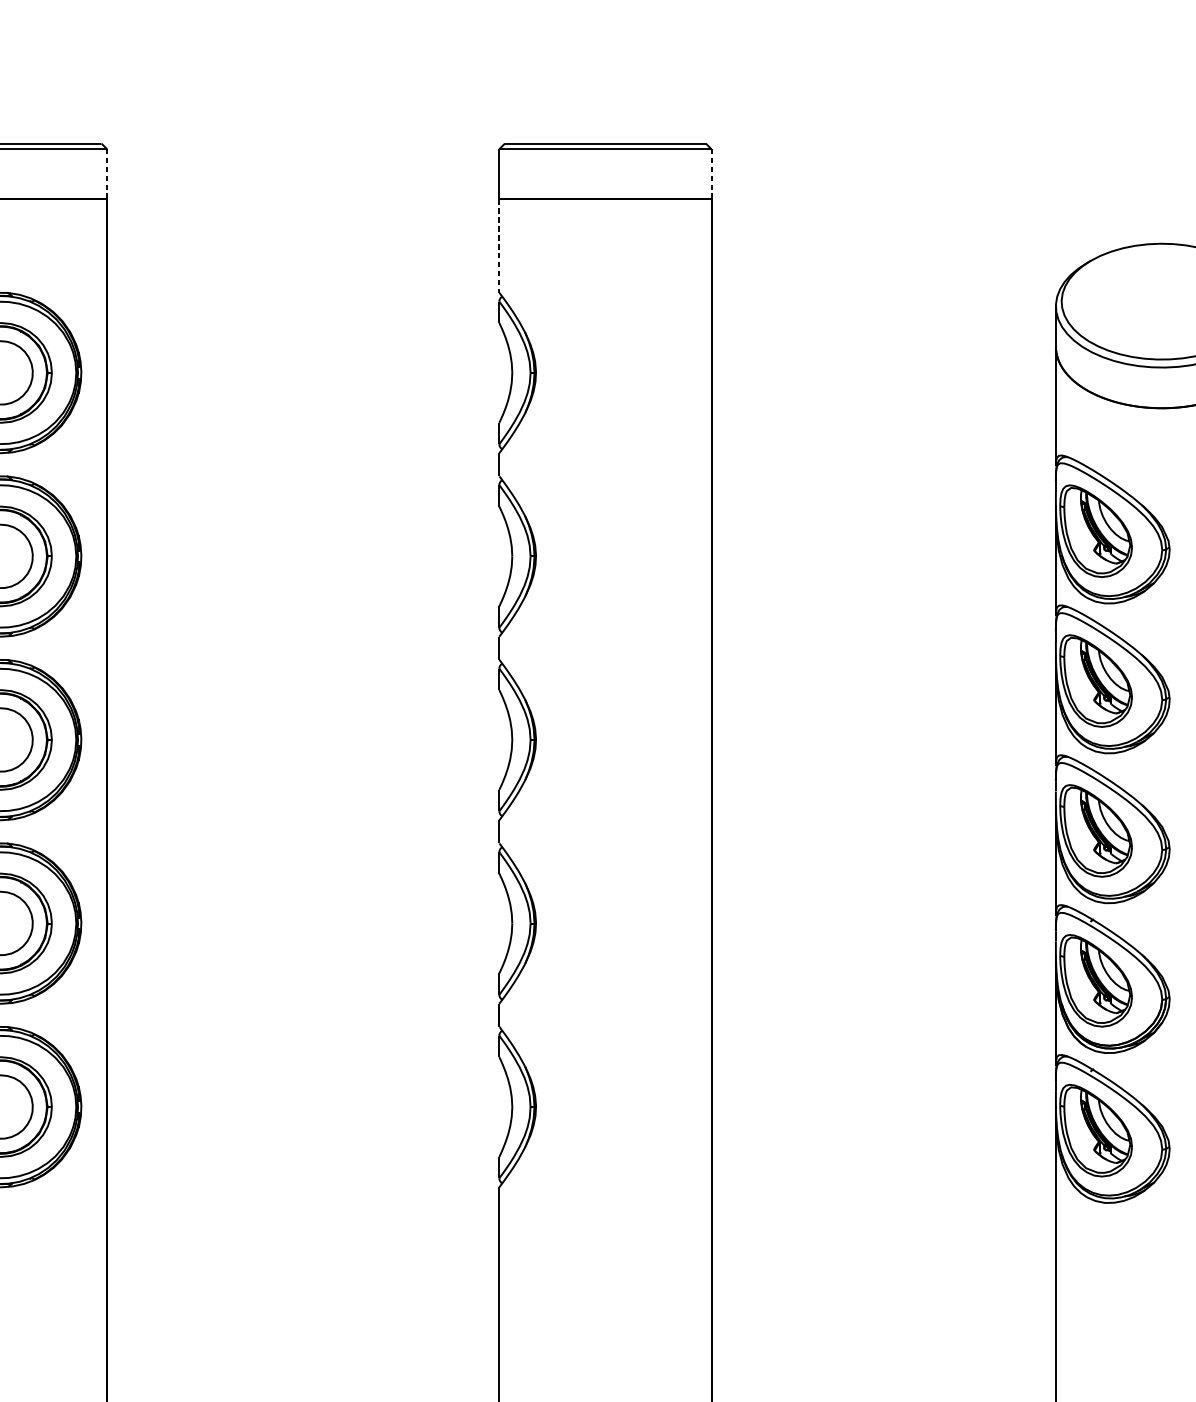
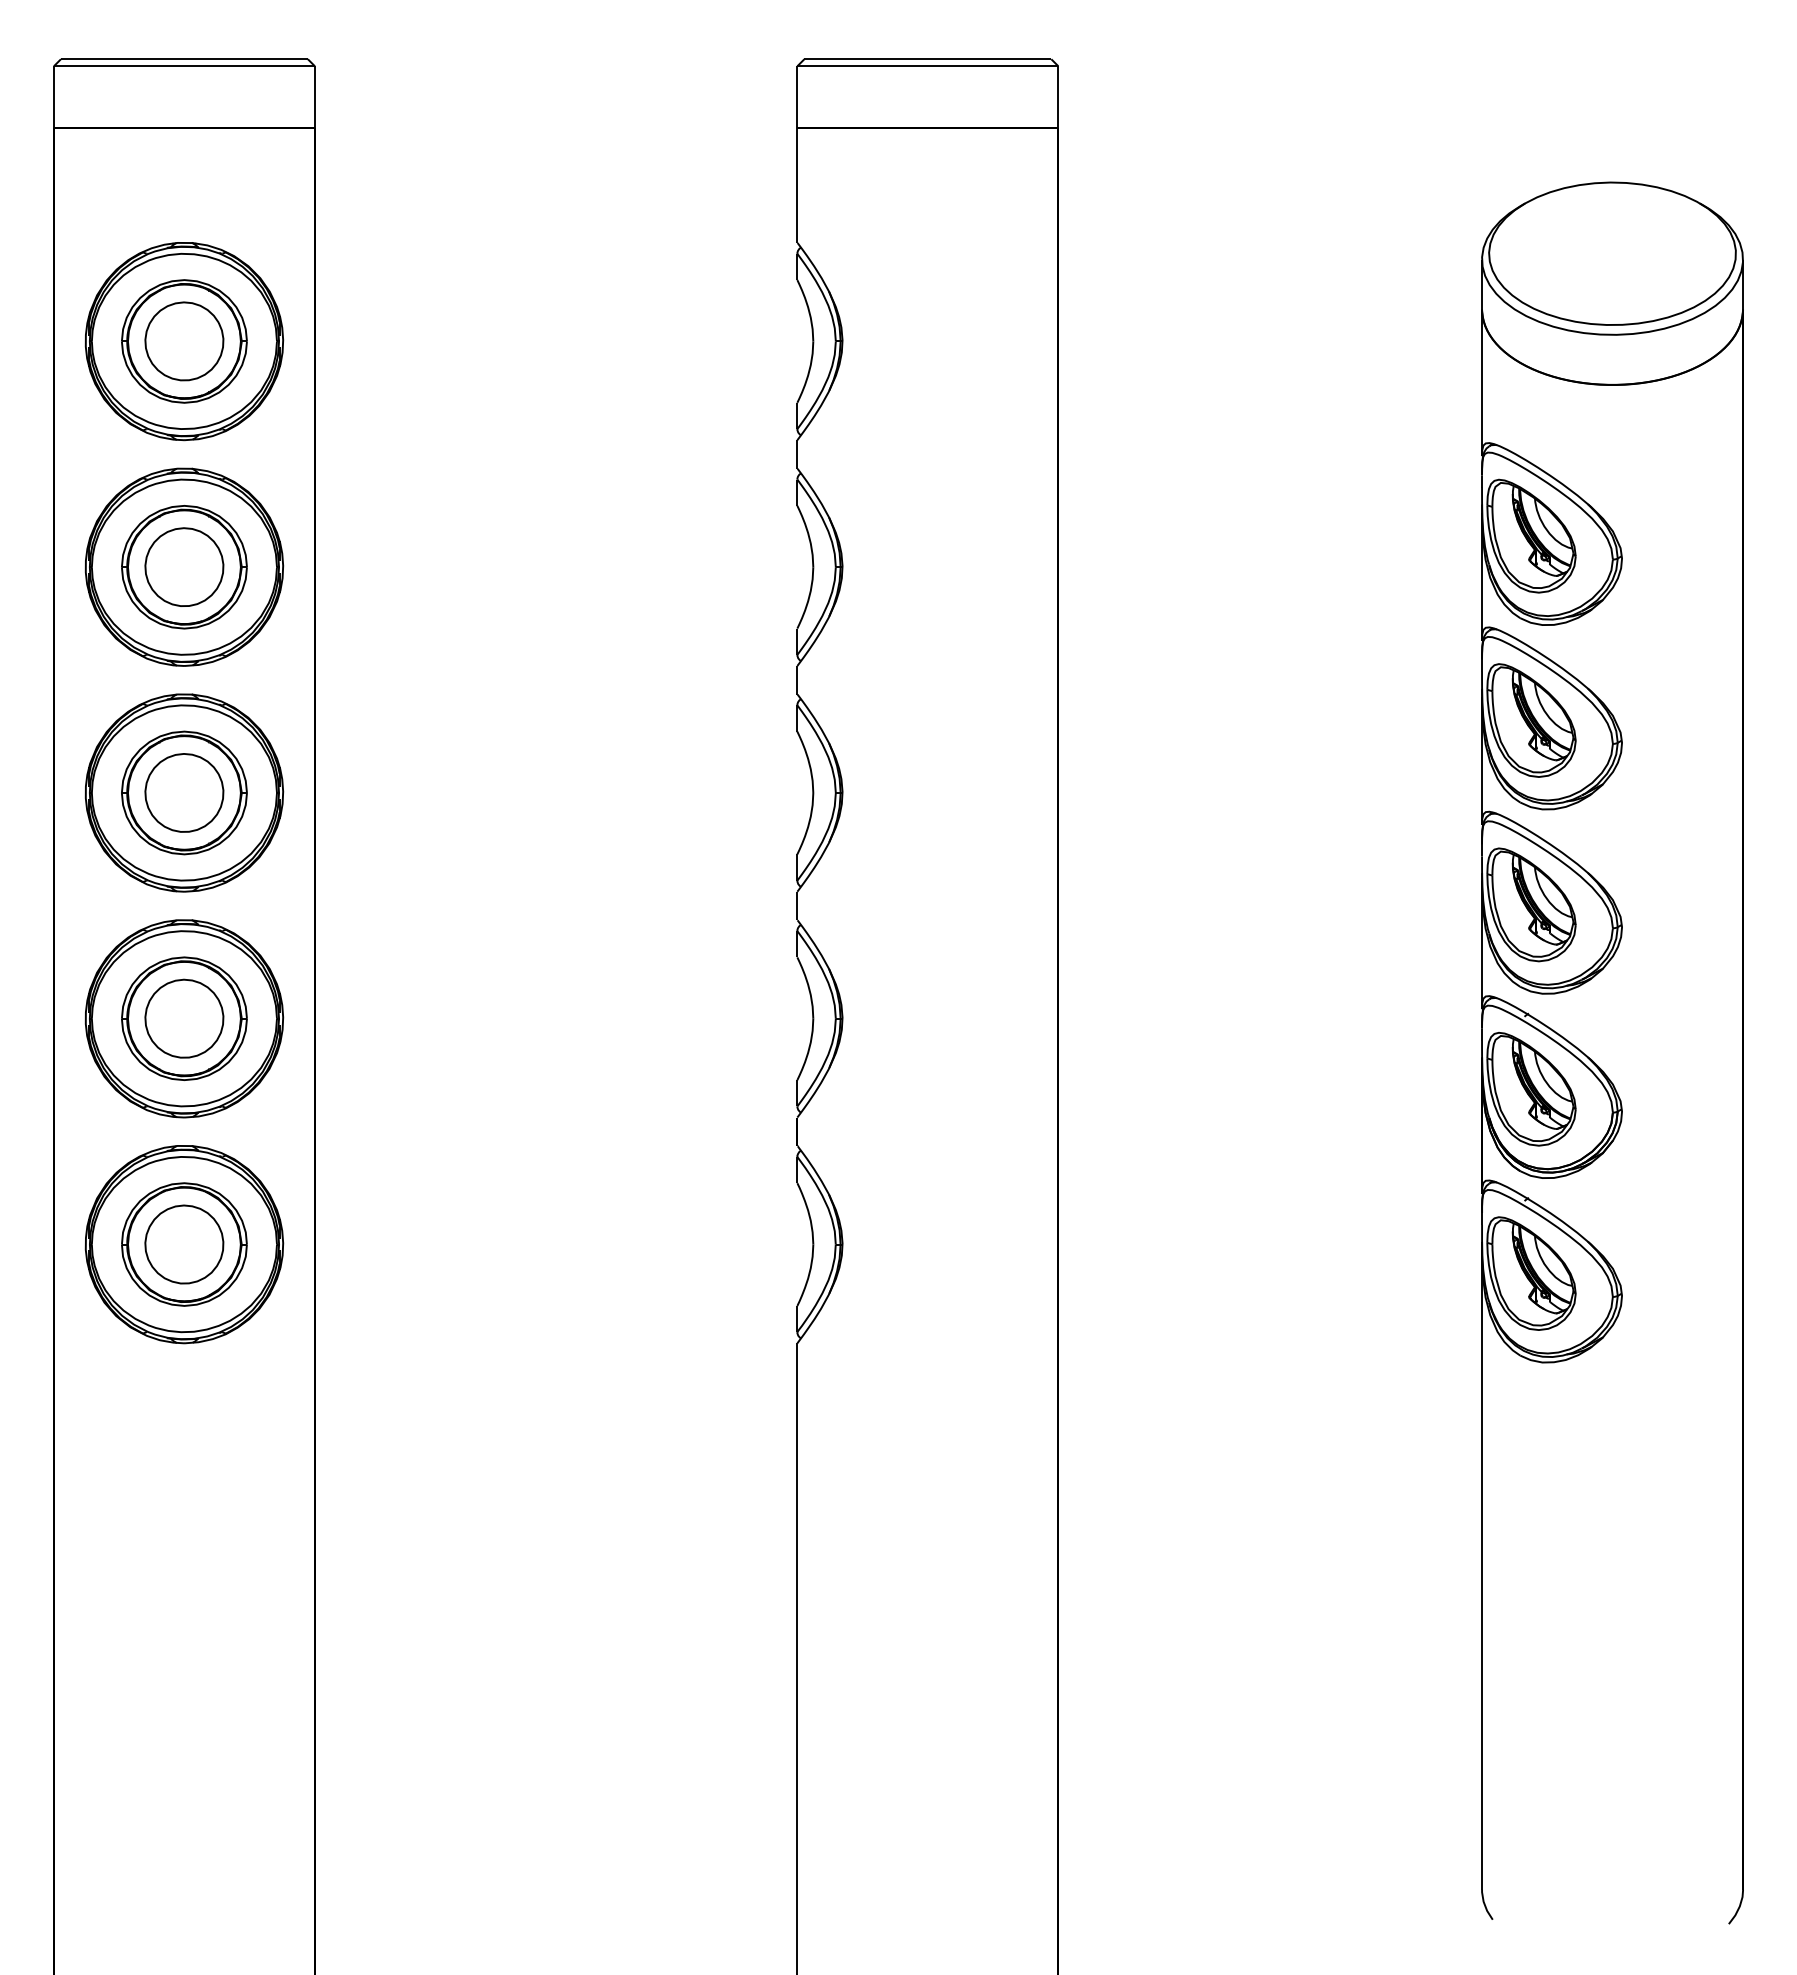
line: (106, 173) -> (314, 96), dashed -> solid
line: (711, 173) -> (1058, 96), dashed -> solid
line: (499, 246) -> (797, 185), dashed -> solid

